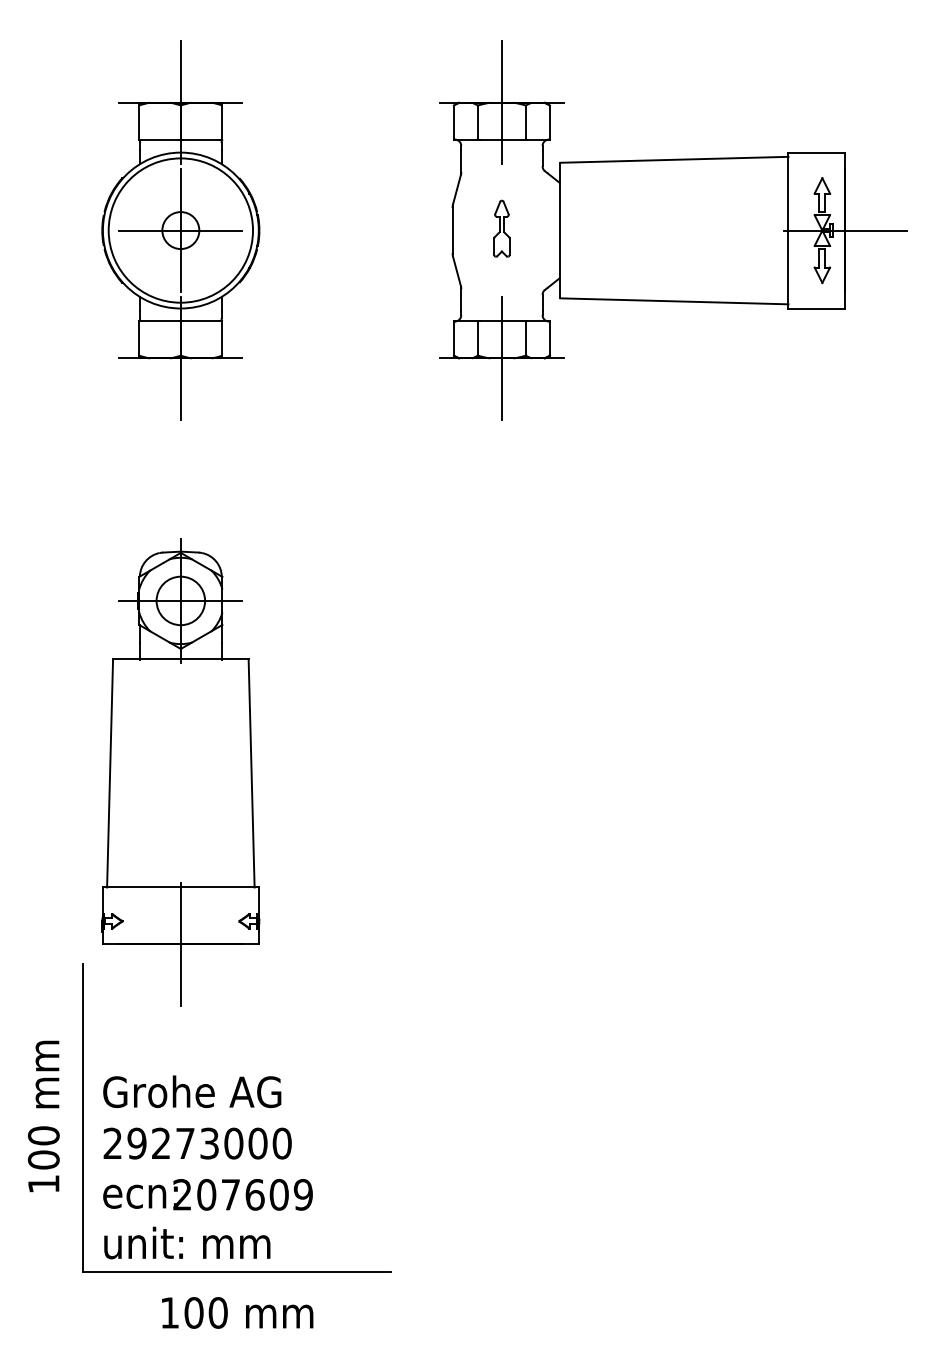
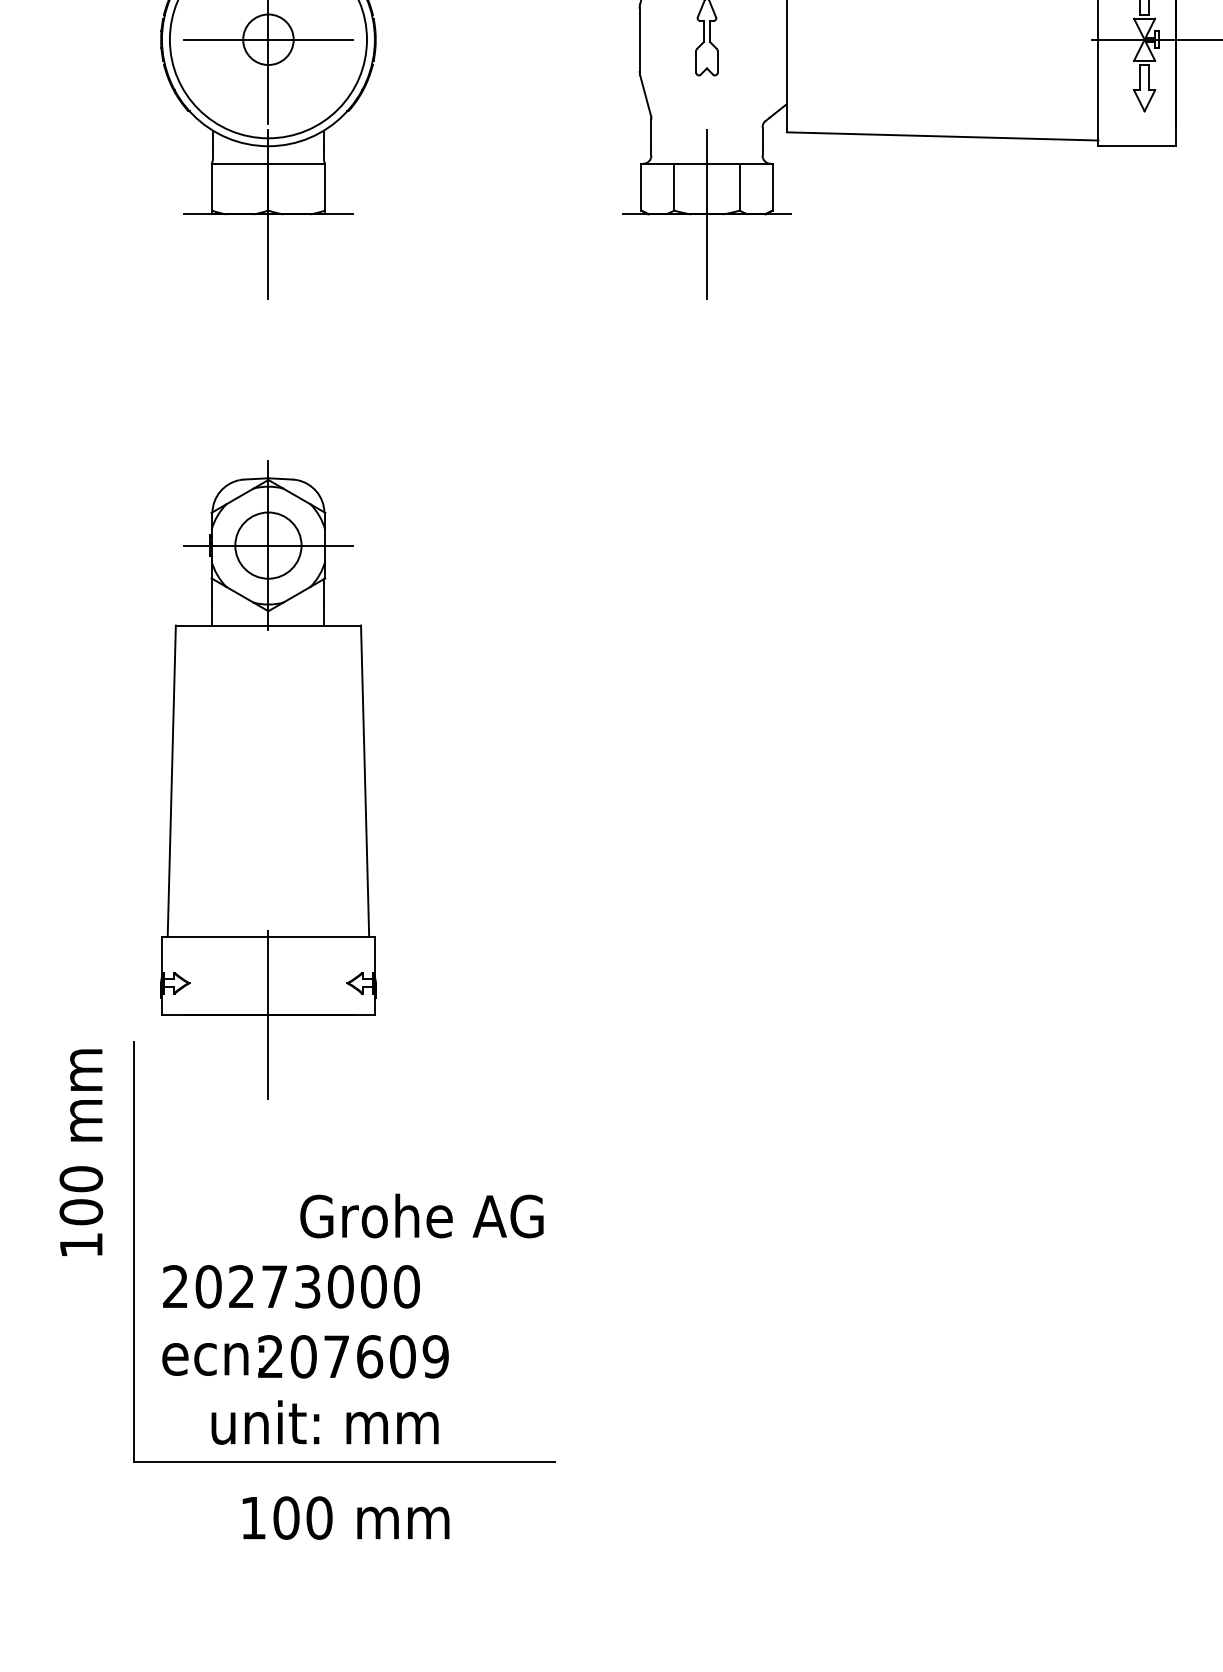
text: (192, 1091) -> (422, 1215), moved
text: (43, 1116) -> (80, 1152), moved
text: (136, 1143) -> (207, 1286), 29273000 -> 20273000
text: (187, 1242) -> (325, 1421), moved

